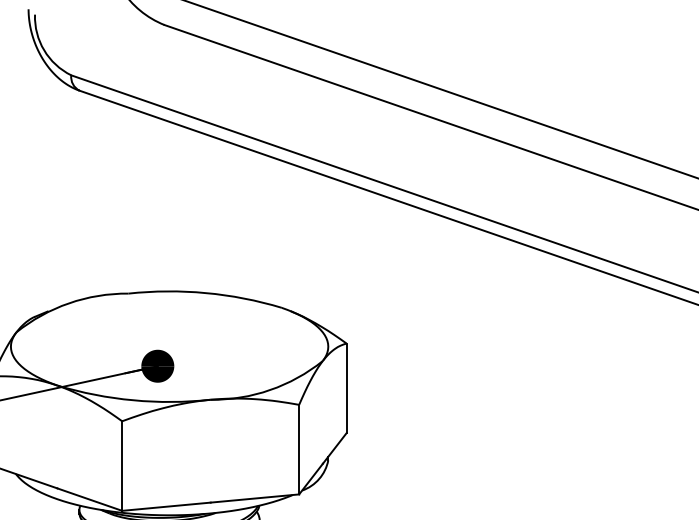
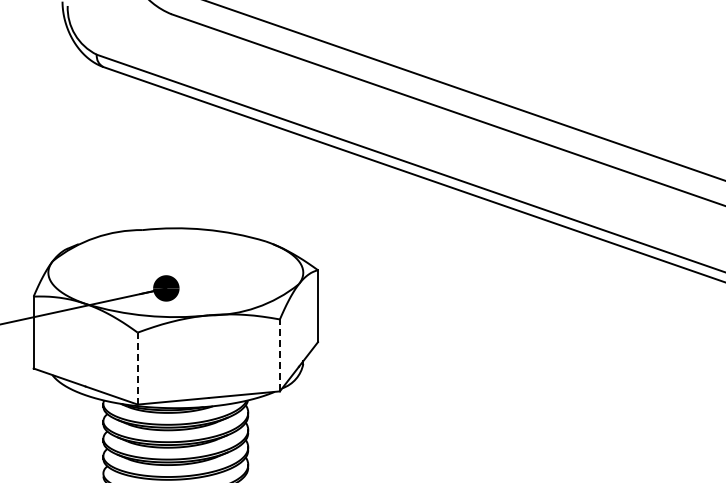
line: (298, 449) -> (279, 355), solid -> dashed
line: (121, 465) -> (137, 368), solid -> dashed

